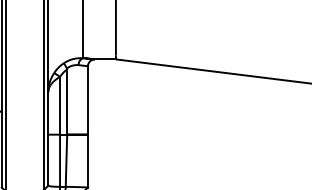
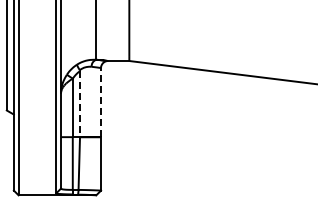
line: (88, 100) -> (101, 102), solid -> dashed
line: (67, 102) -> (80, 104), solid -> dashed

